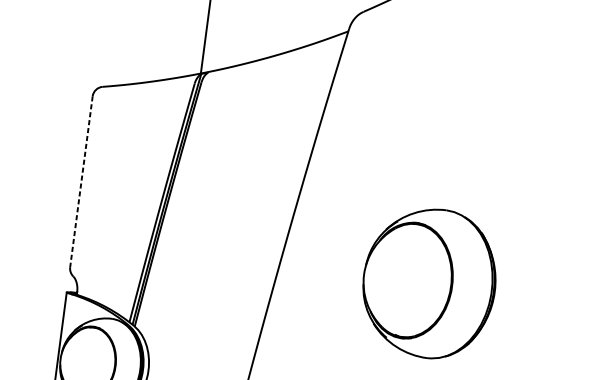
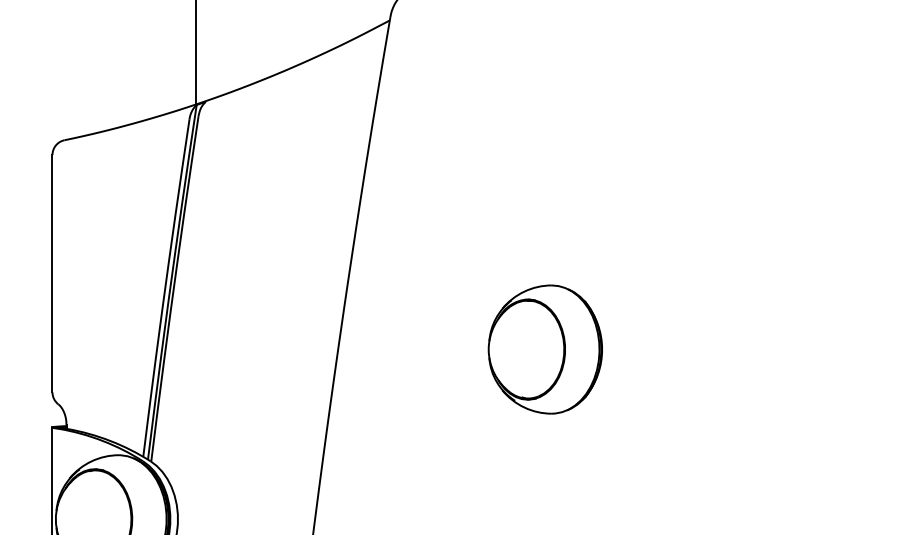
line: (81, 181) -> (52, 273), dashed -> solid
part: (428, 283) -> (544, 349), size x0.62

